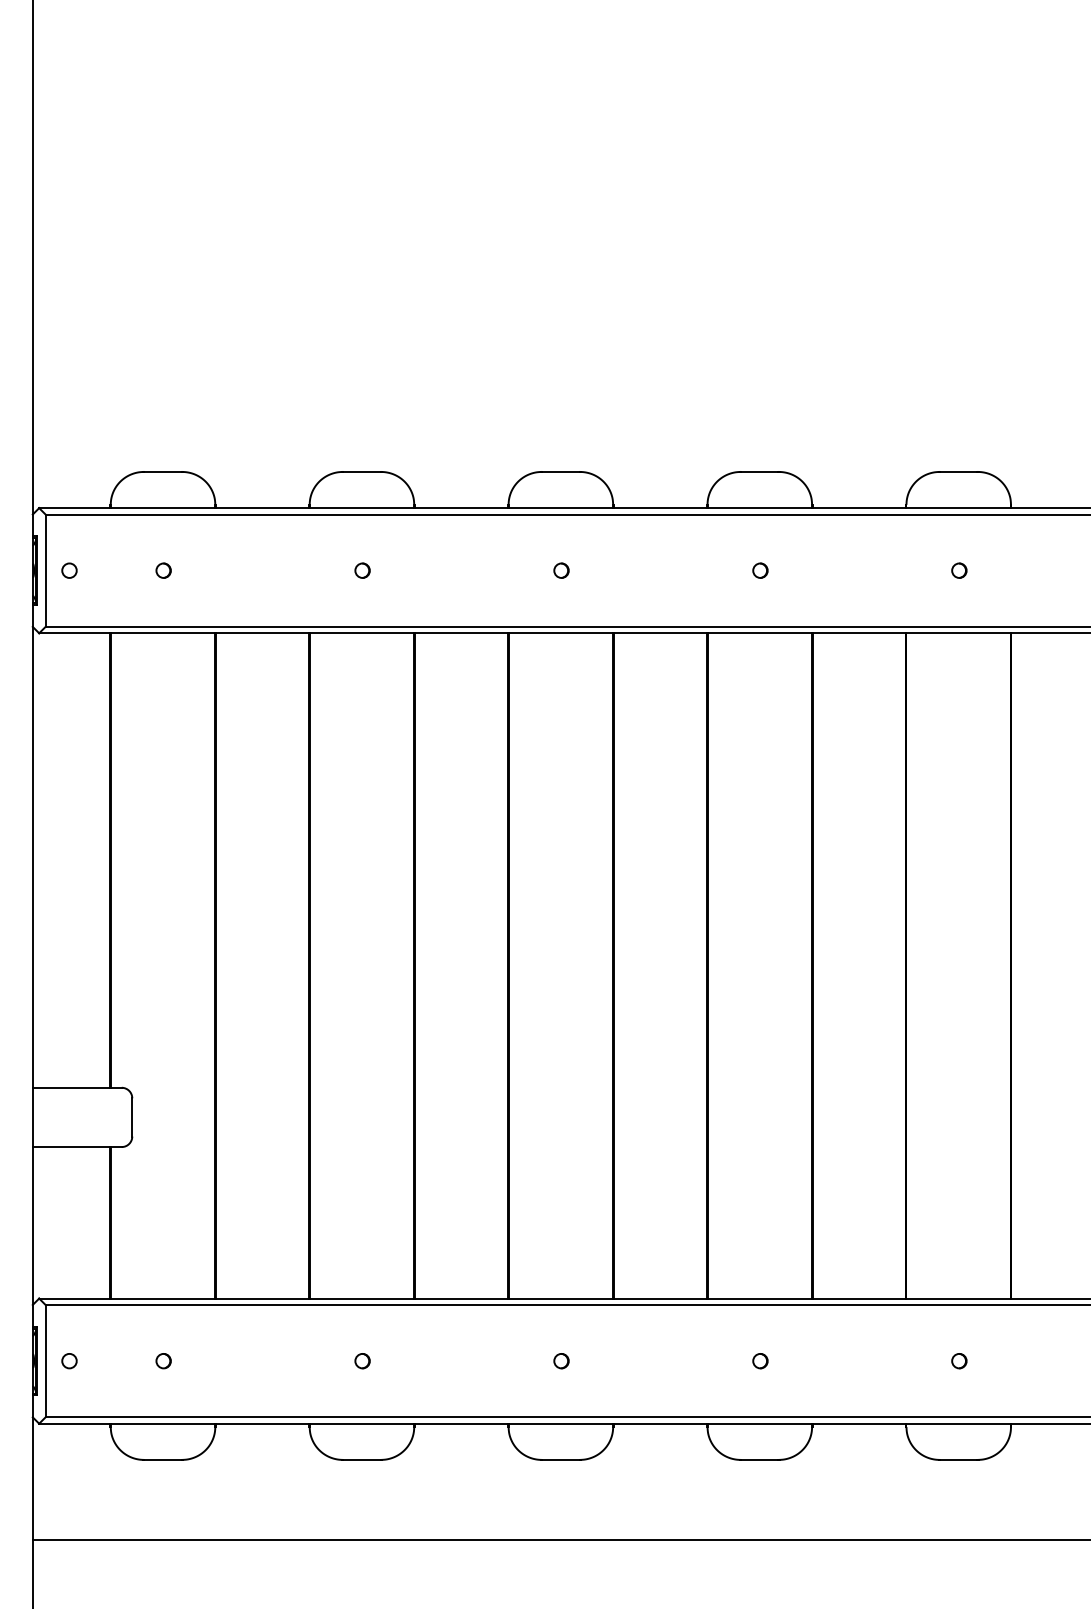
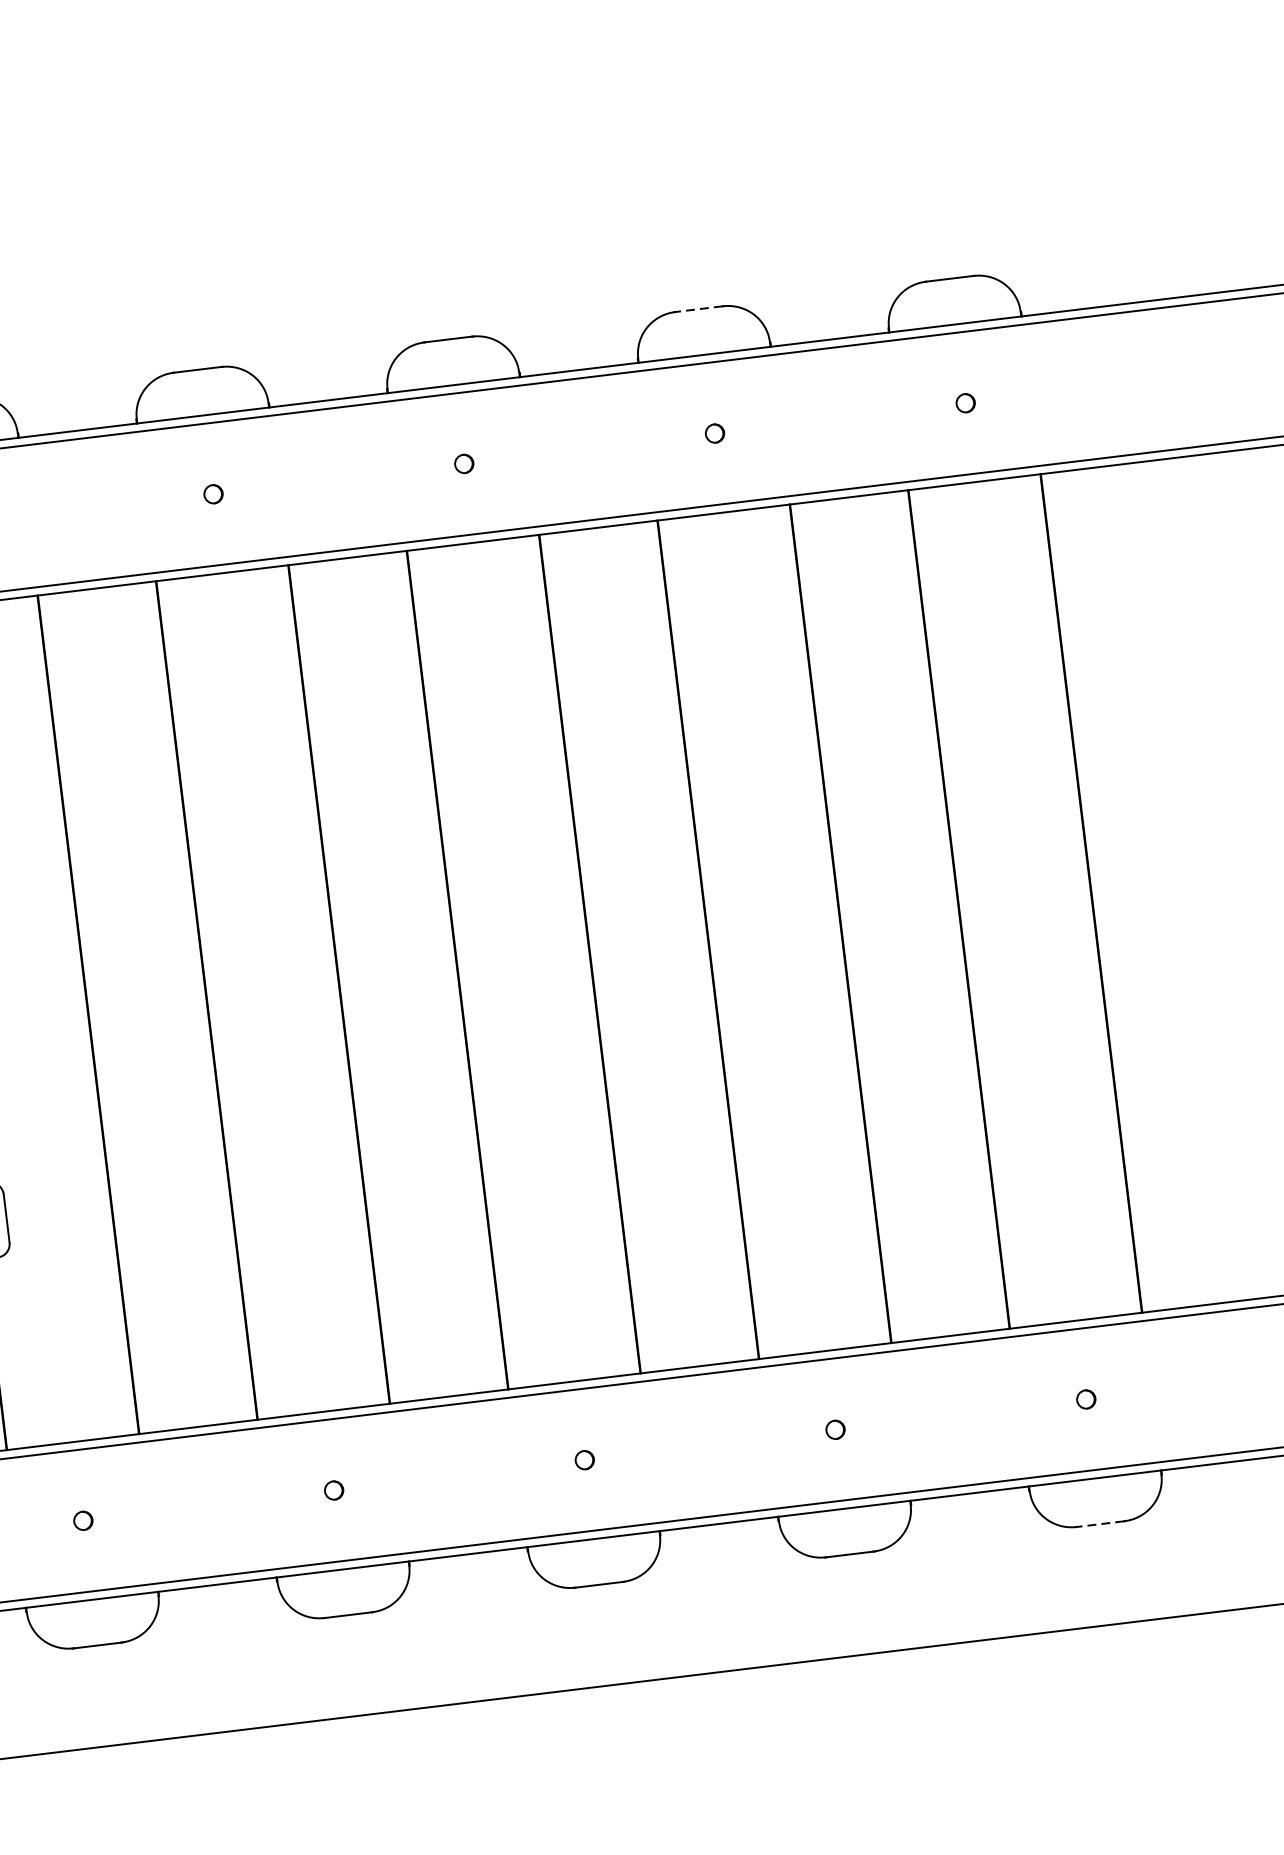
line: (759, 471) -> (698, 308), solid -> dashed
line: (958, 1459) -> (1100, 1523), solid -> dashed

